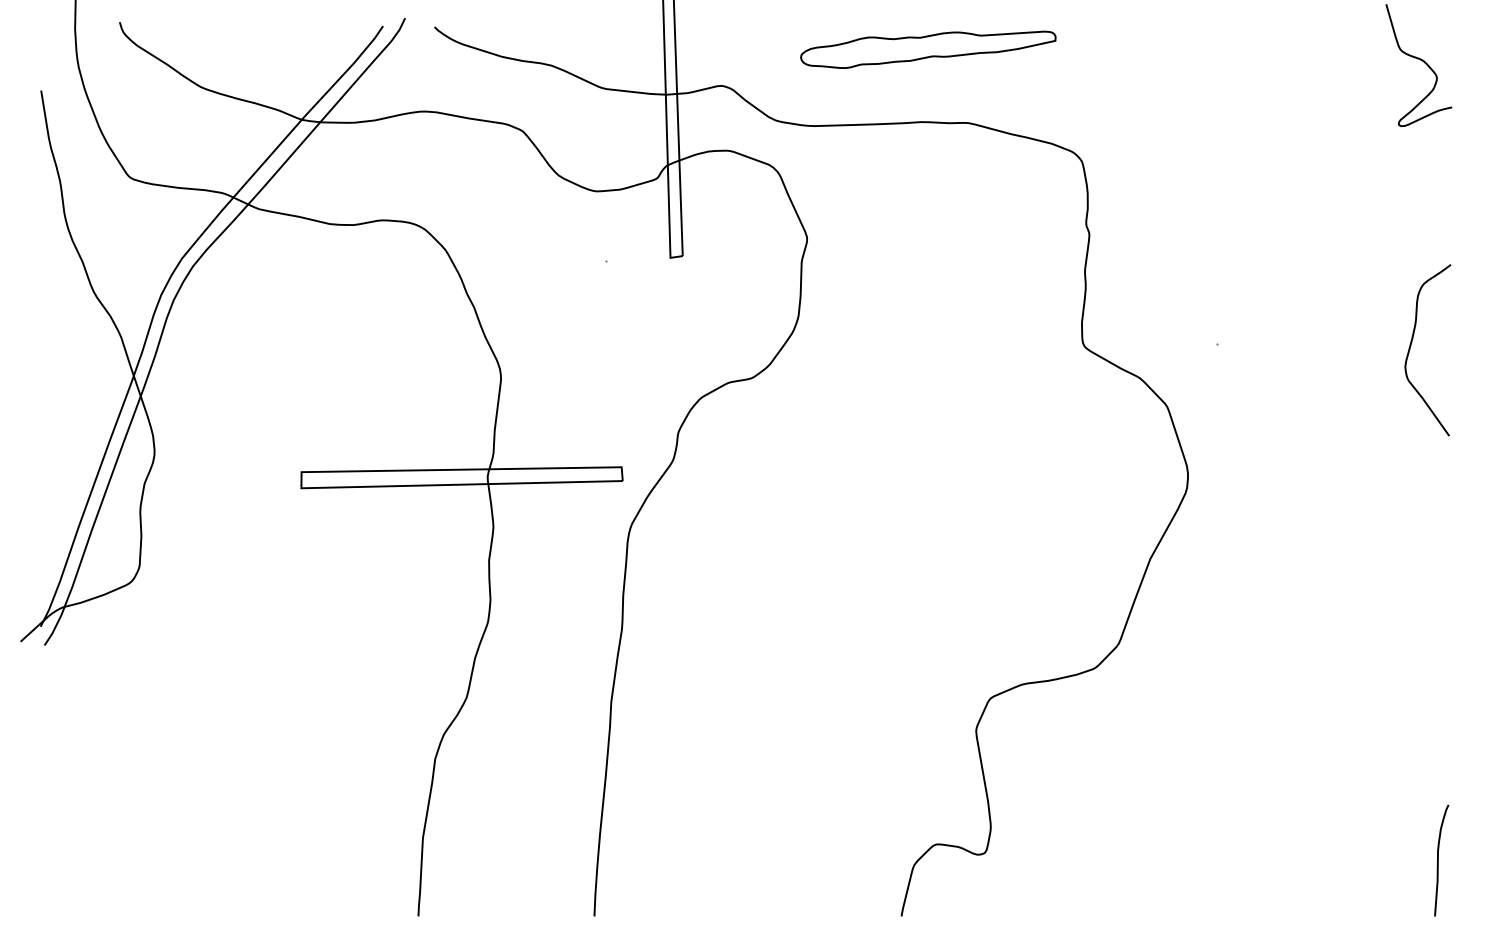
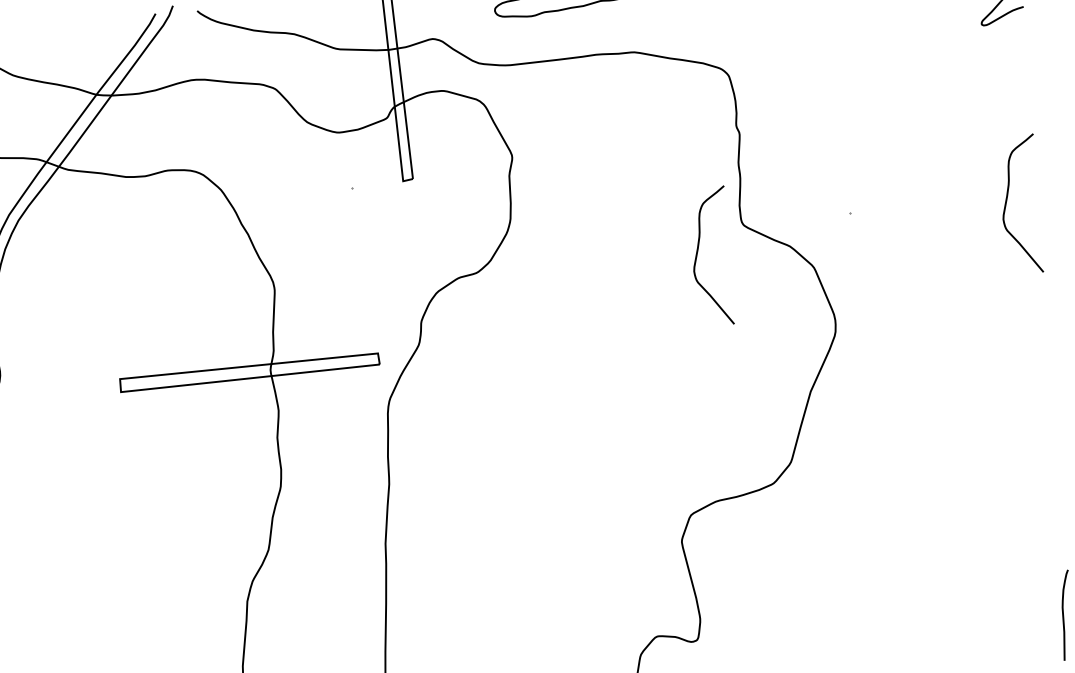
curve: (1025, 378) -> (697, 254), added

